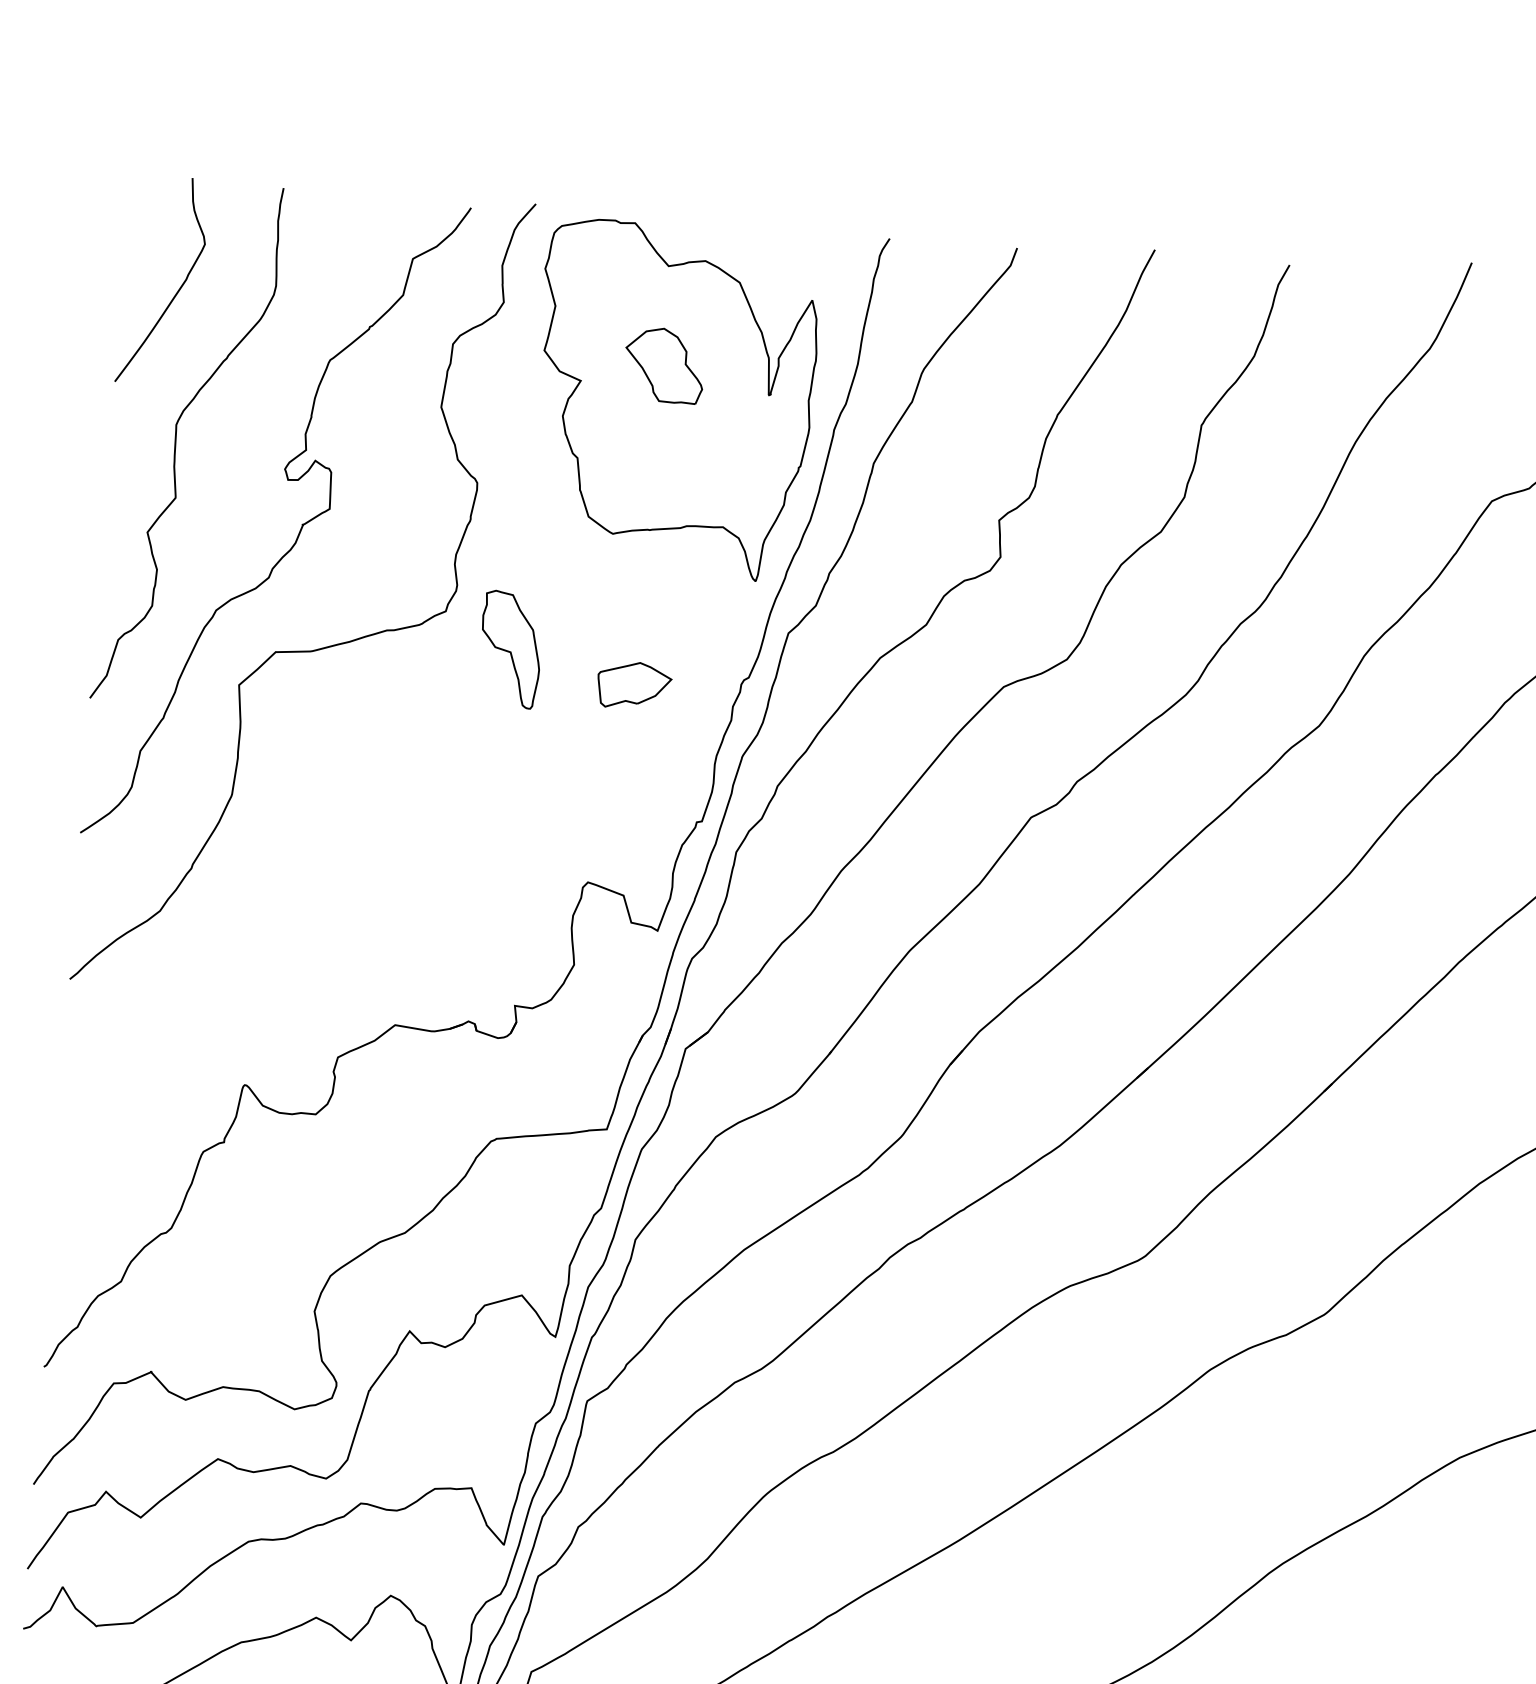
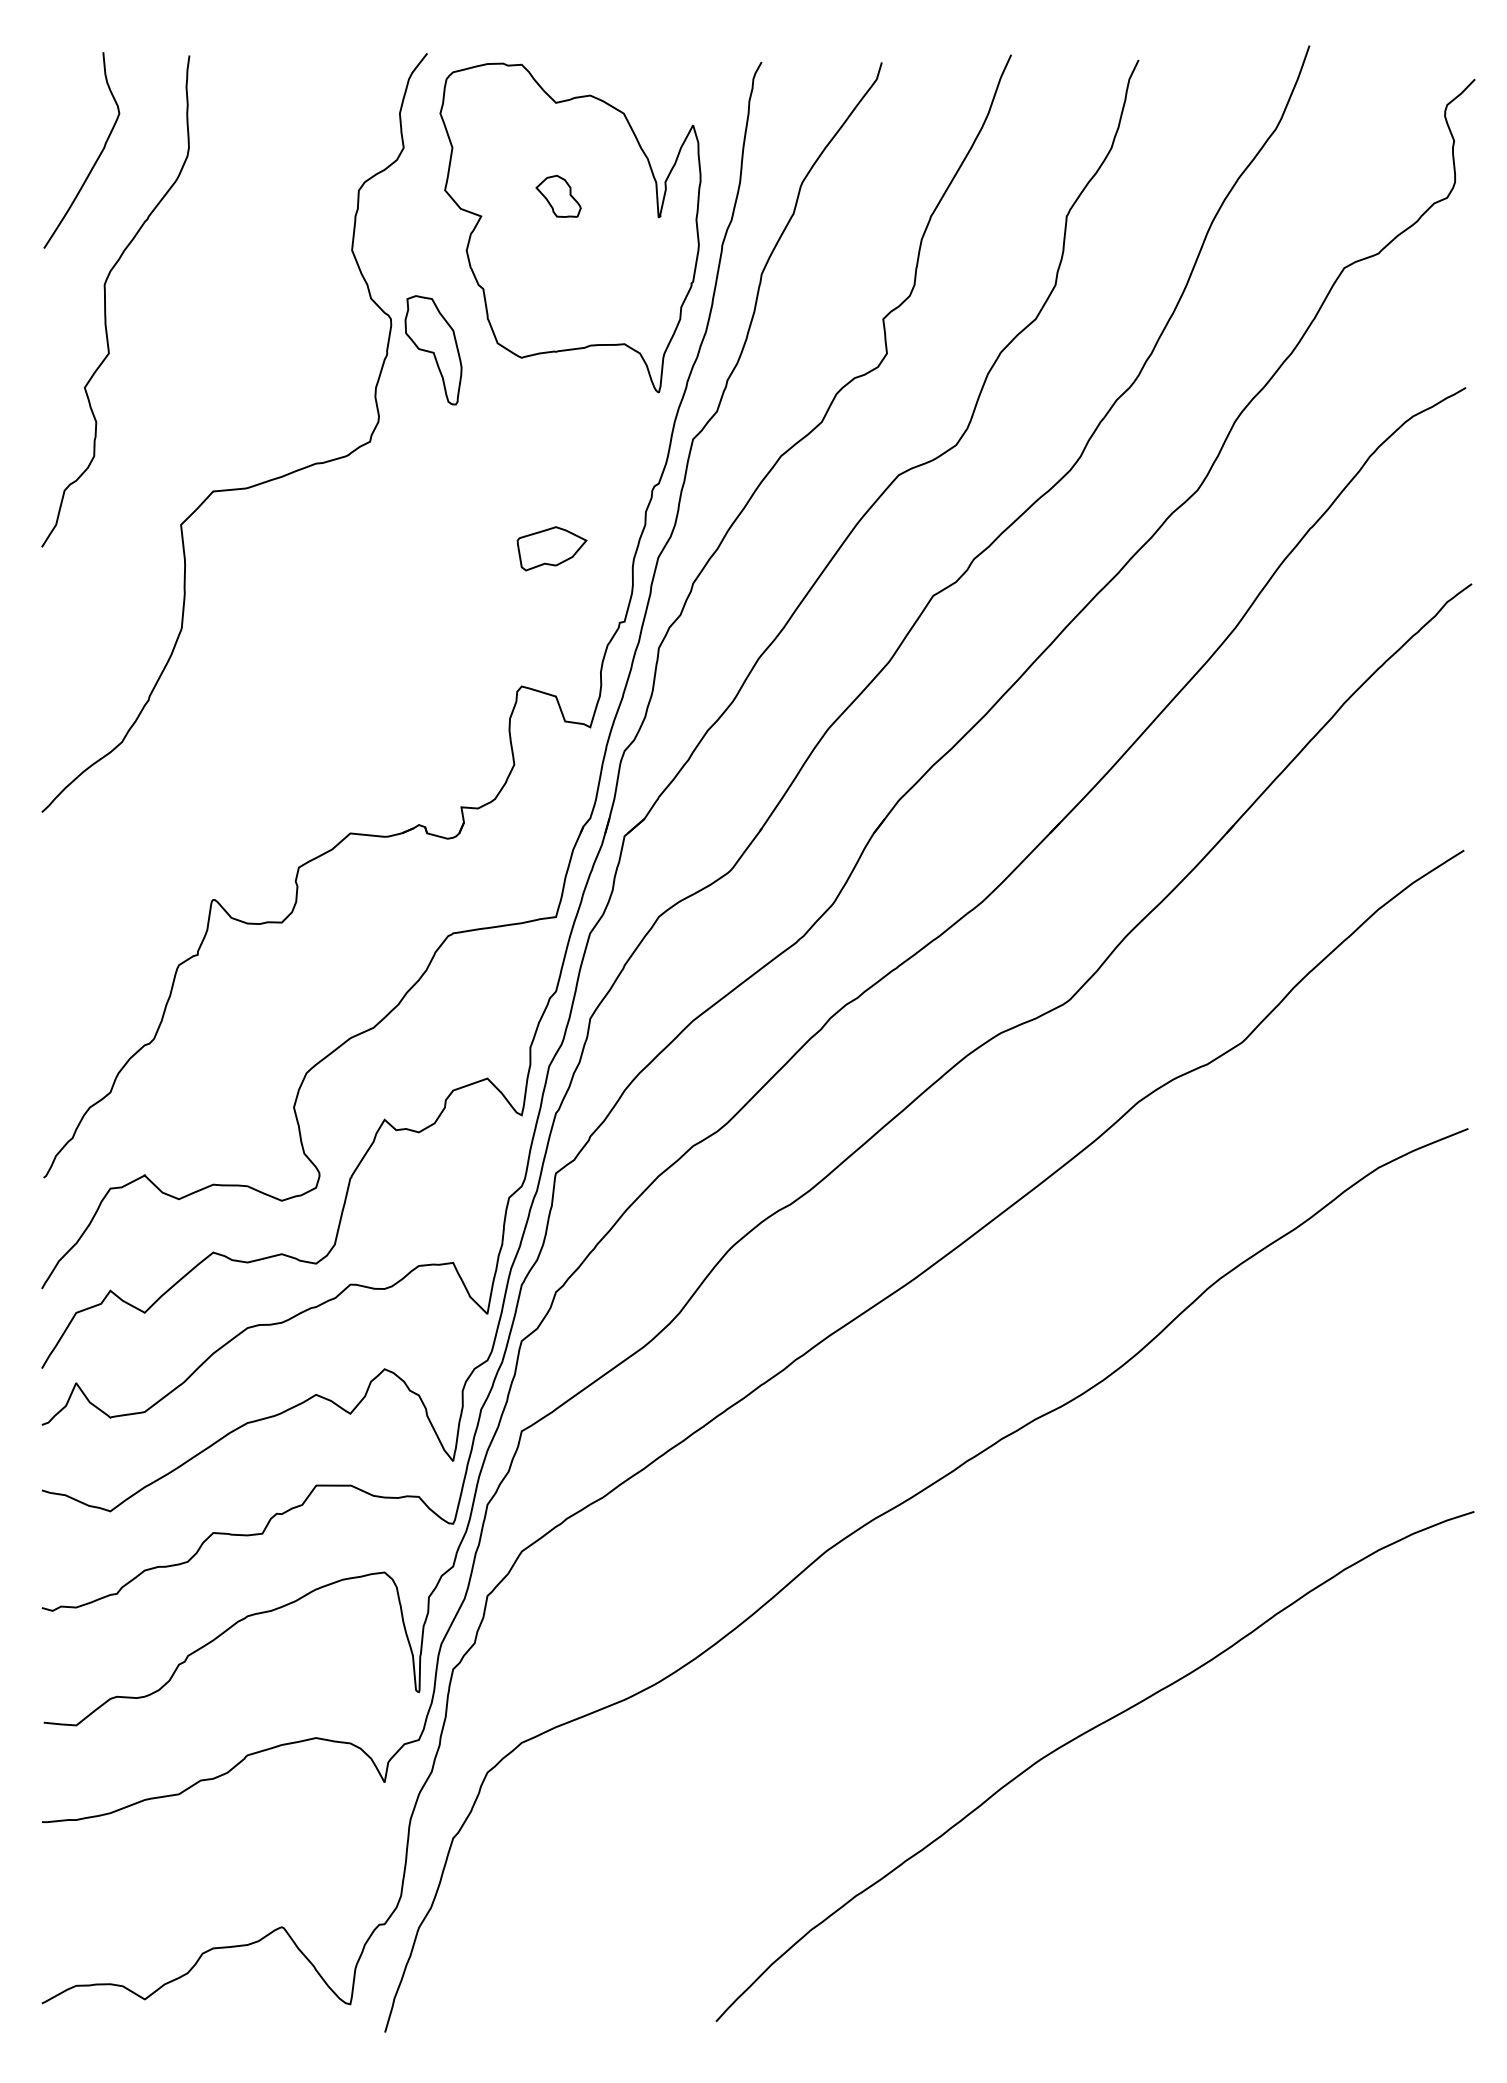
part: (664, 365) -> (558, 196), size x0.6
curve: (299, 530) -> (227, 375), removed
part: (510, 649) -> (433, 350), moved
part: (633, 685) -> (551, 548), moved

